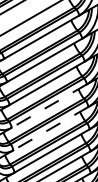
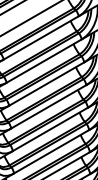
line: (48, 106) -> (47, 107), dashed -> solid
line: (50, 128) -> (49, 129), dashed -> solid

